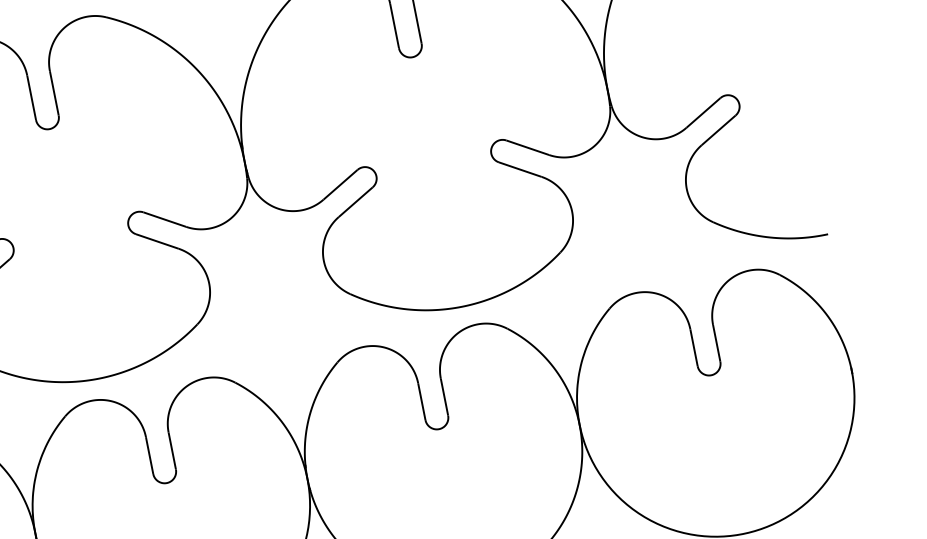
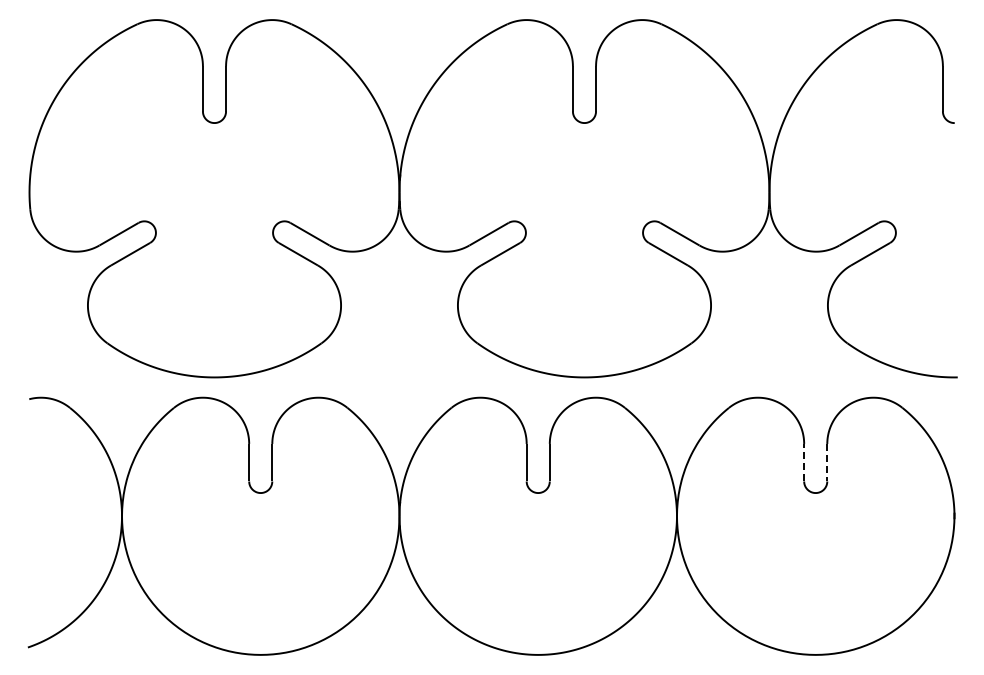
line: (716, 343) -> (827, 462), solid -> dashed
line: (694, 347) -> (804, 462), solid -> dashed

